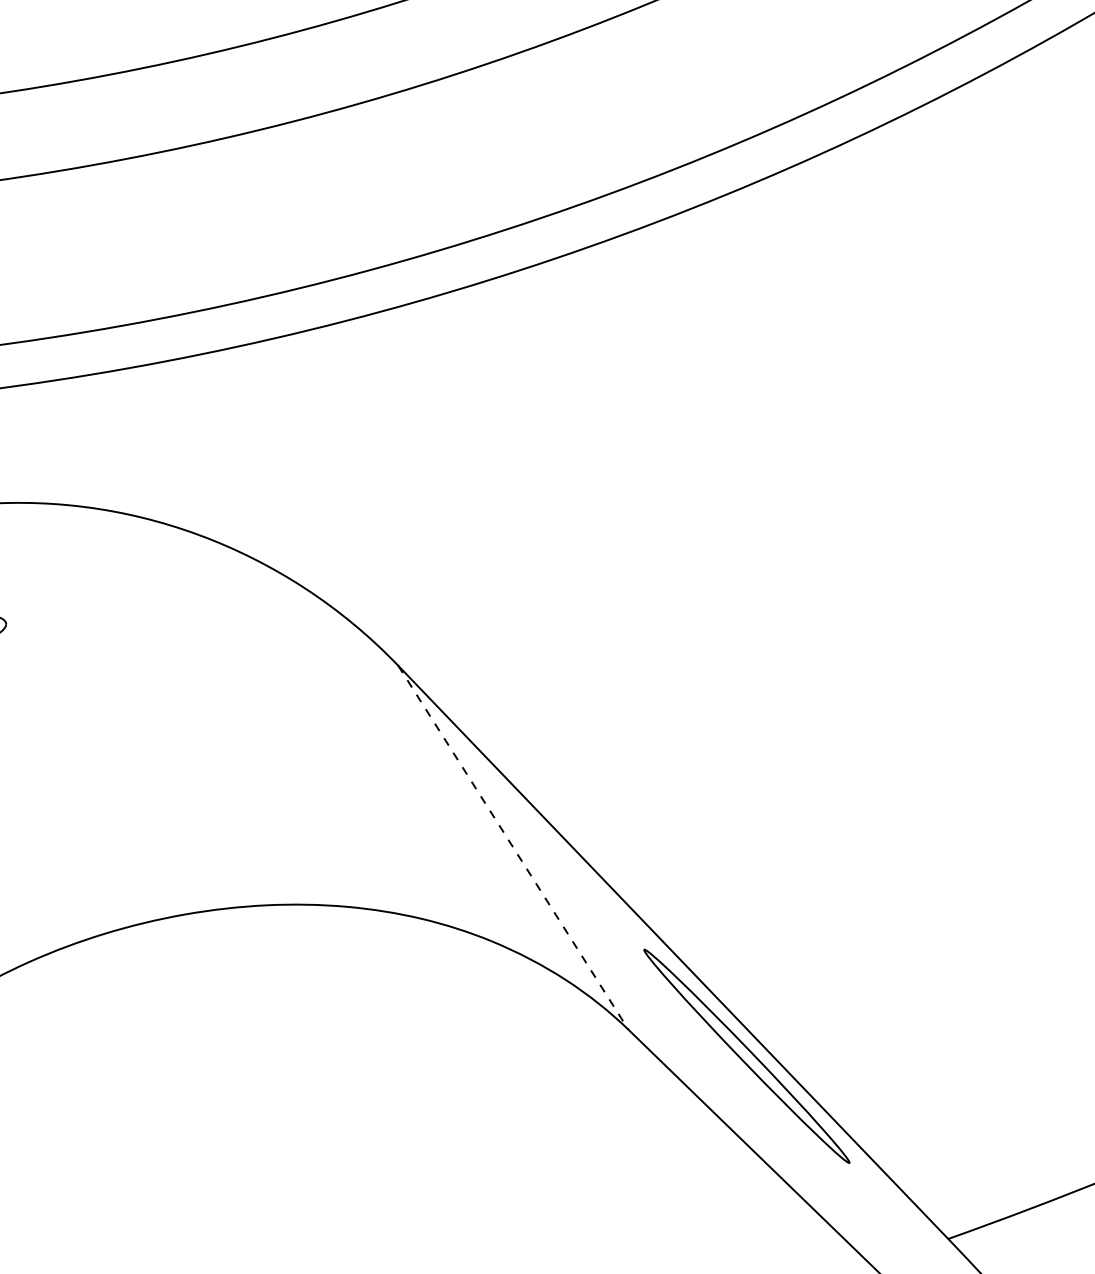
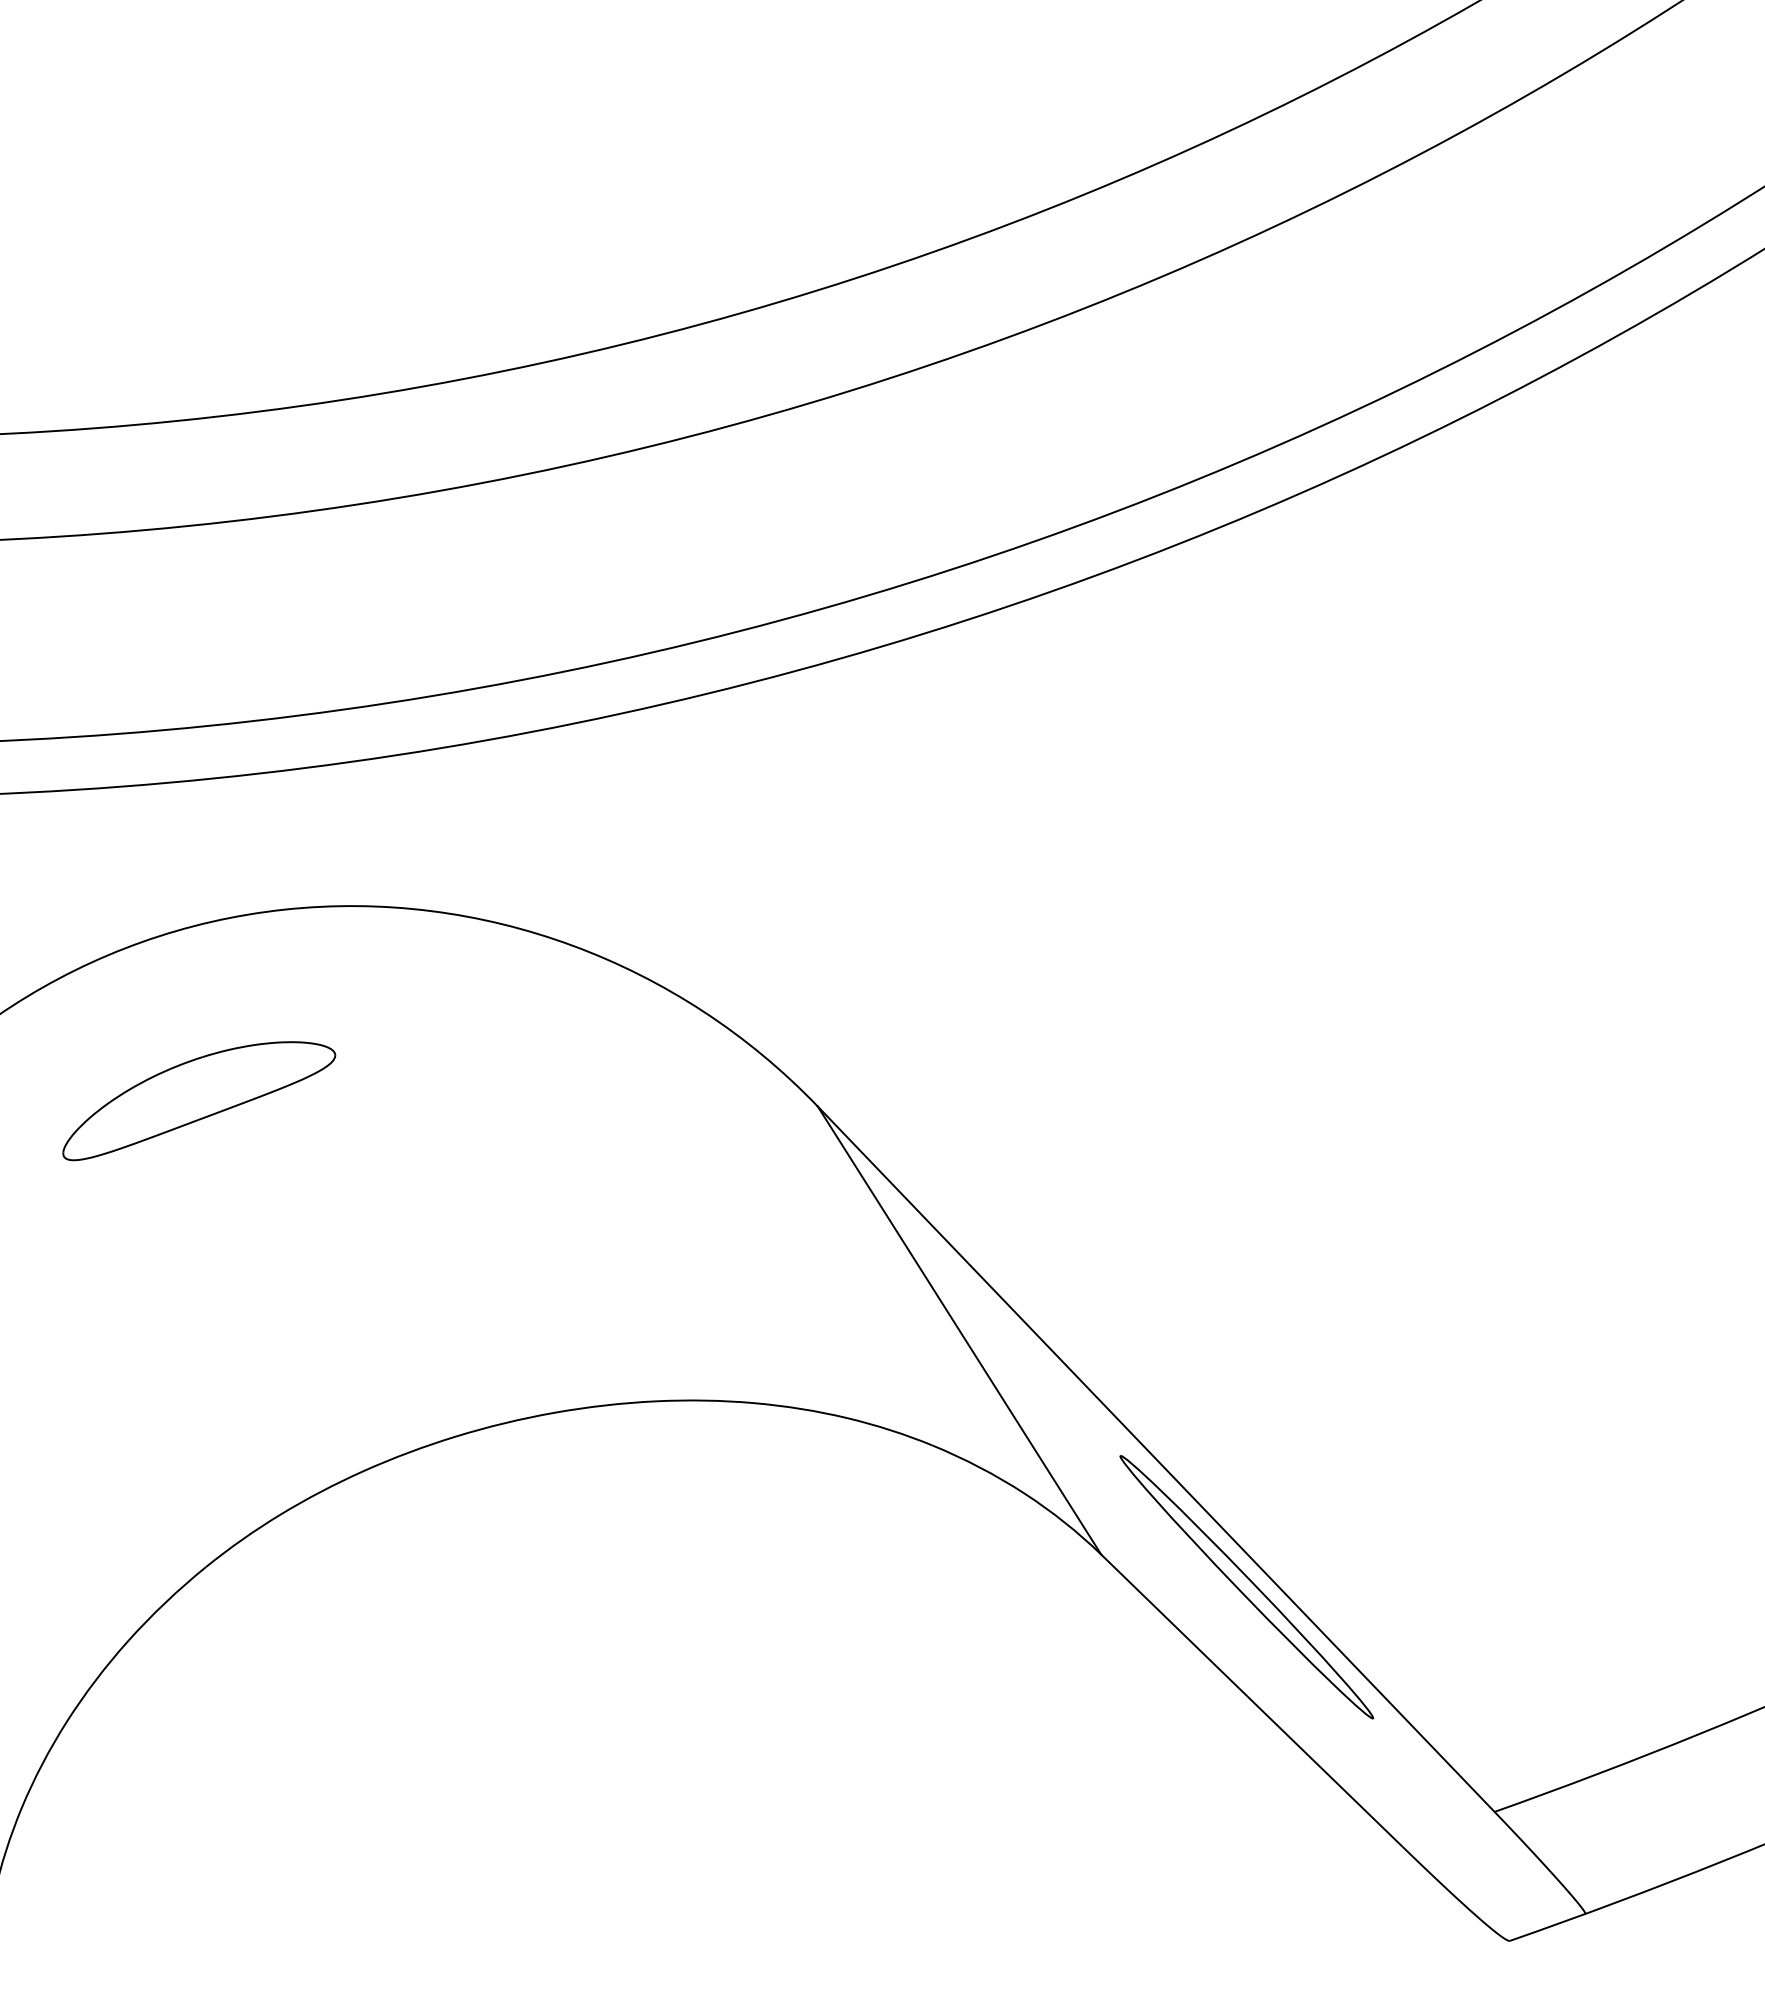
line: (513, 848) -> (959, 1331), dashed -> solid

